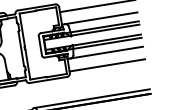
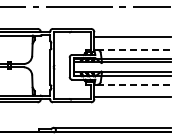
line: (101, 17) -> (134, 49), solid -> dashed
line: (107, 52) -> (134, 84), solid -> dashed

